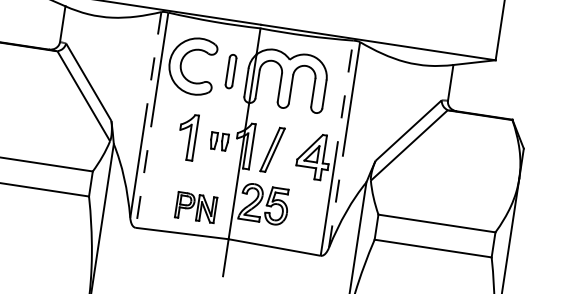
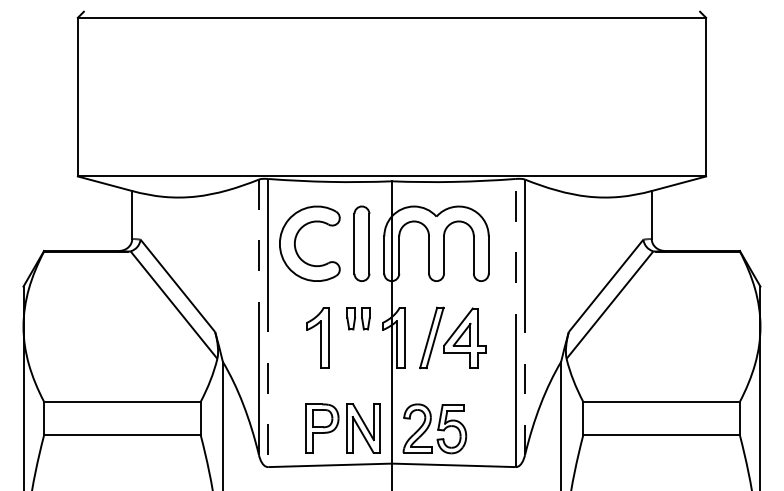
part: (230, 71) -> (361, 243), size x1.67
part: (219, 141) -> (358, 318), moved
part: (313, 155) -> (464, 337), moved
part: (264, 204) -> (434, 428), moved
part: (195, 207) -> (342, 428), size x1.43

